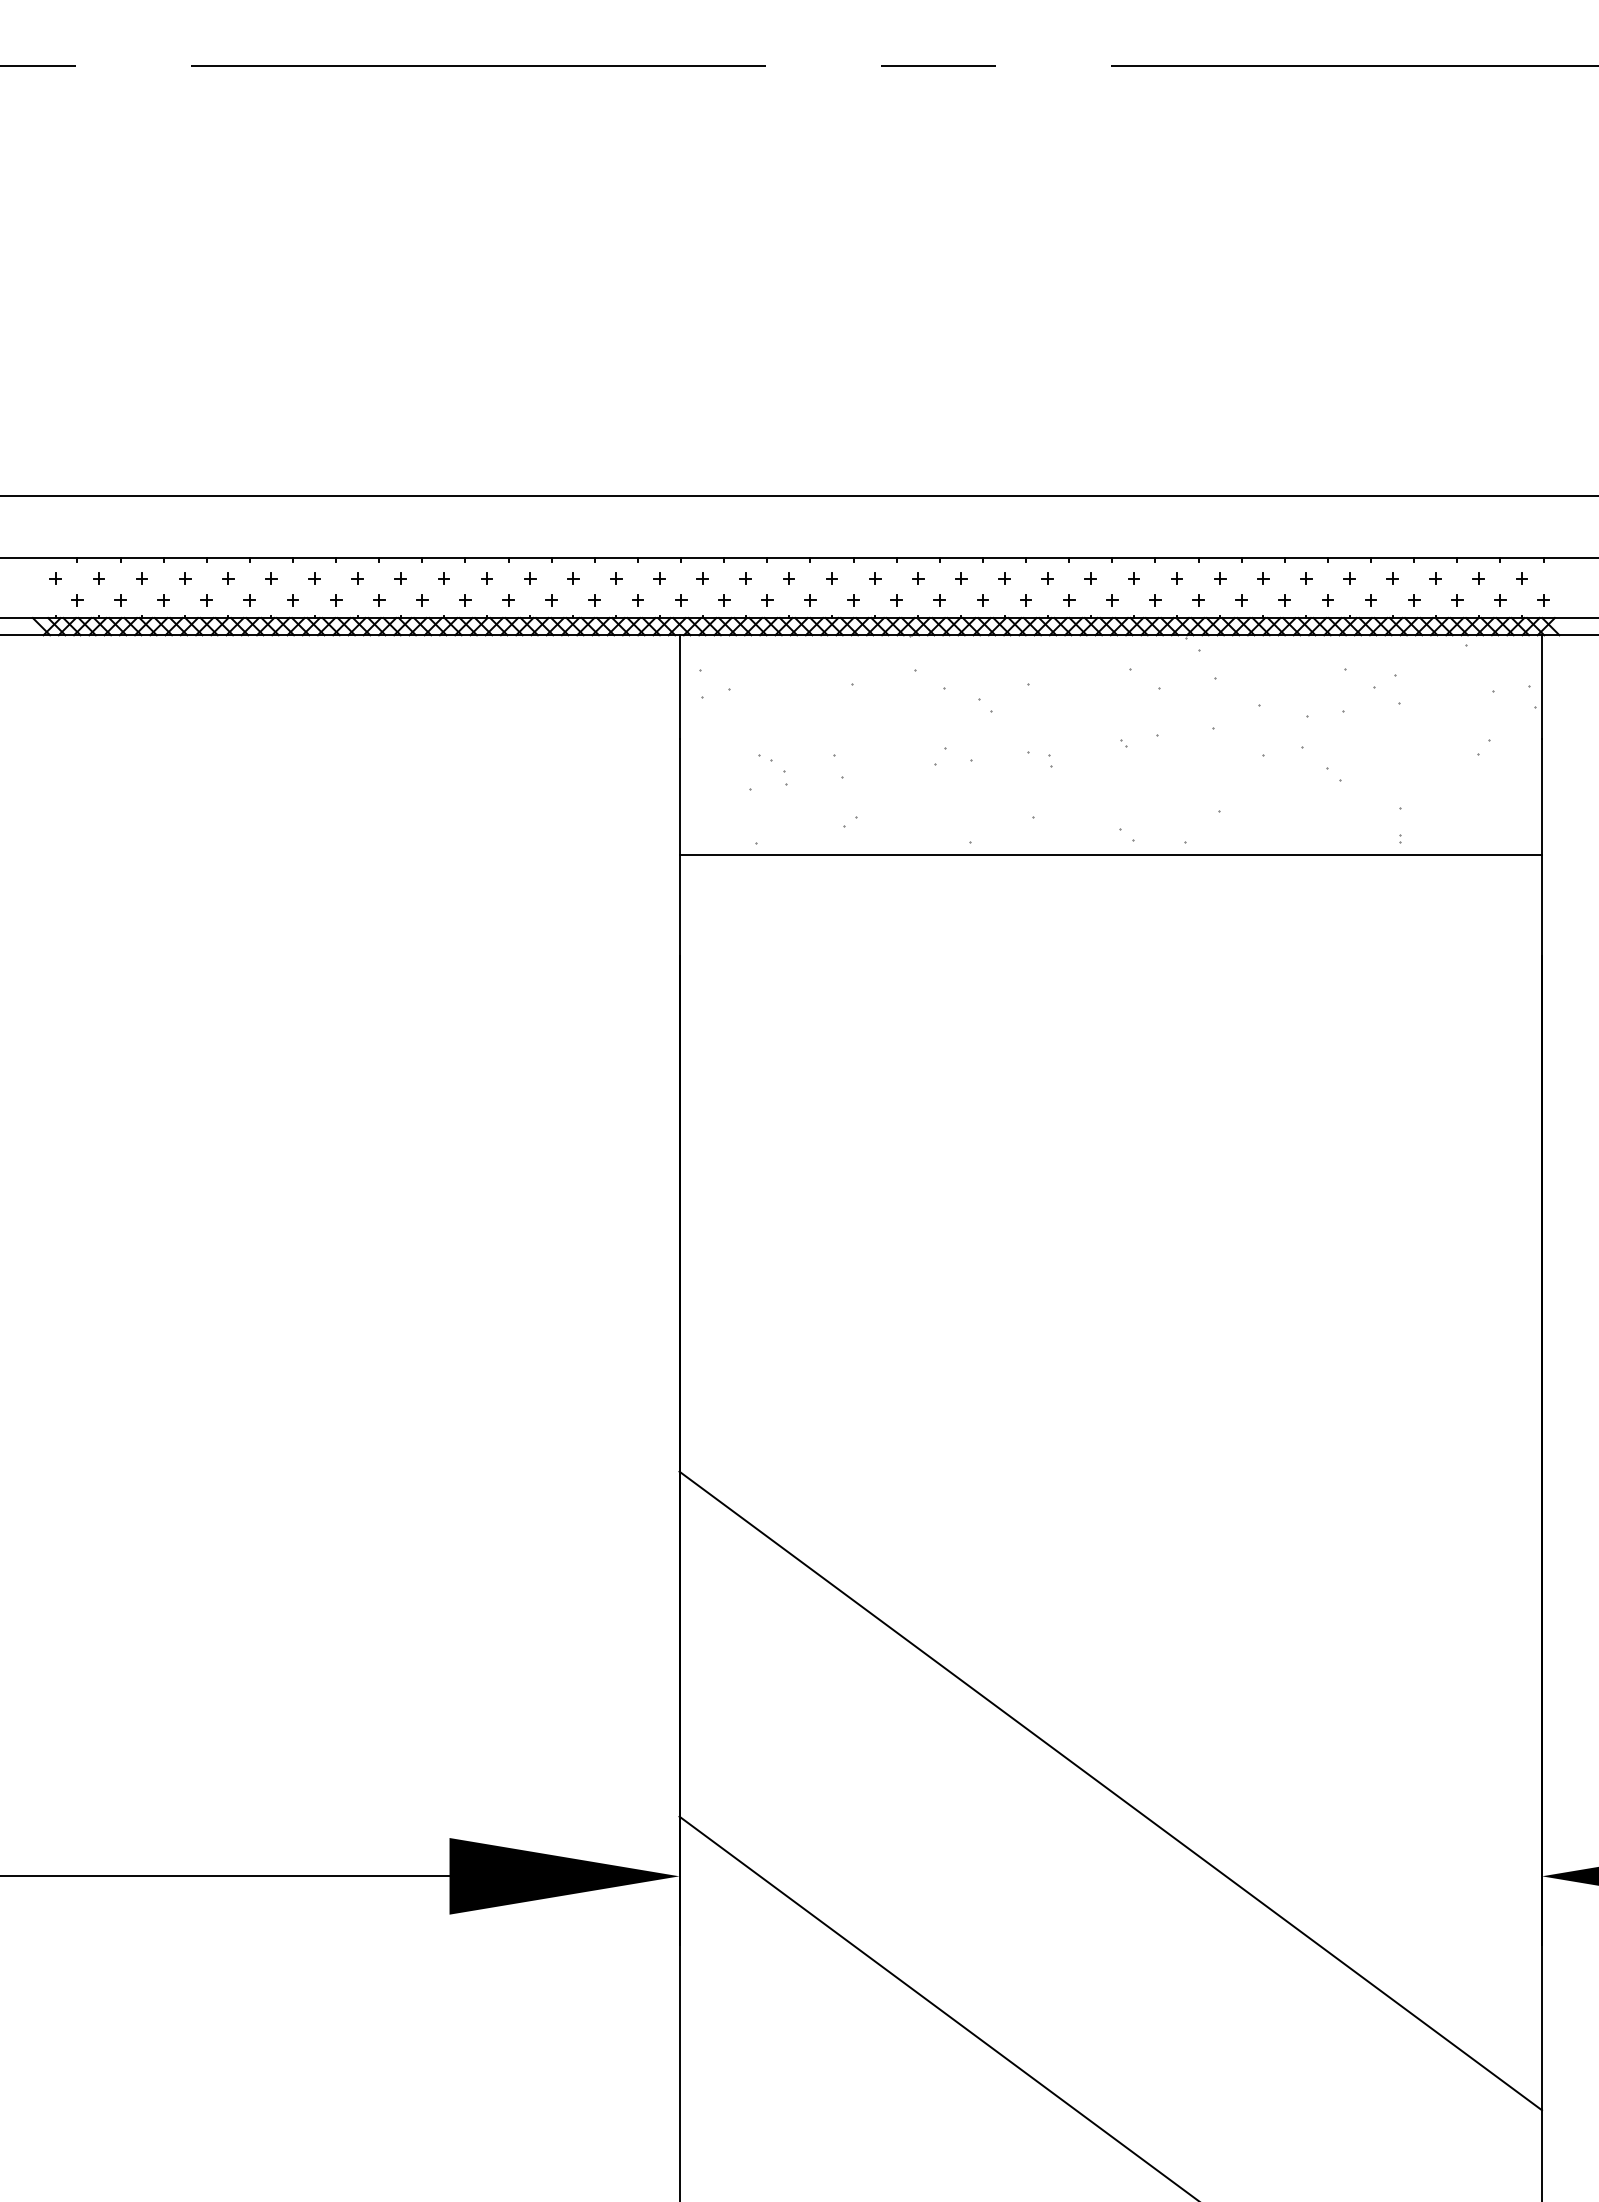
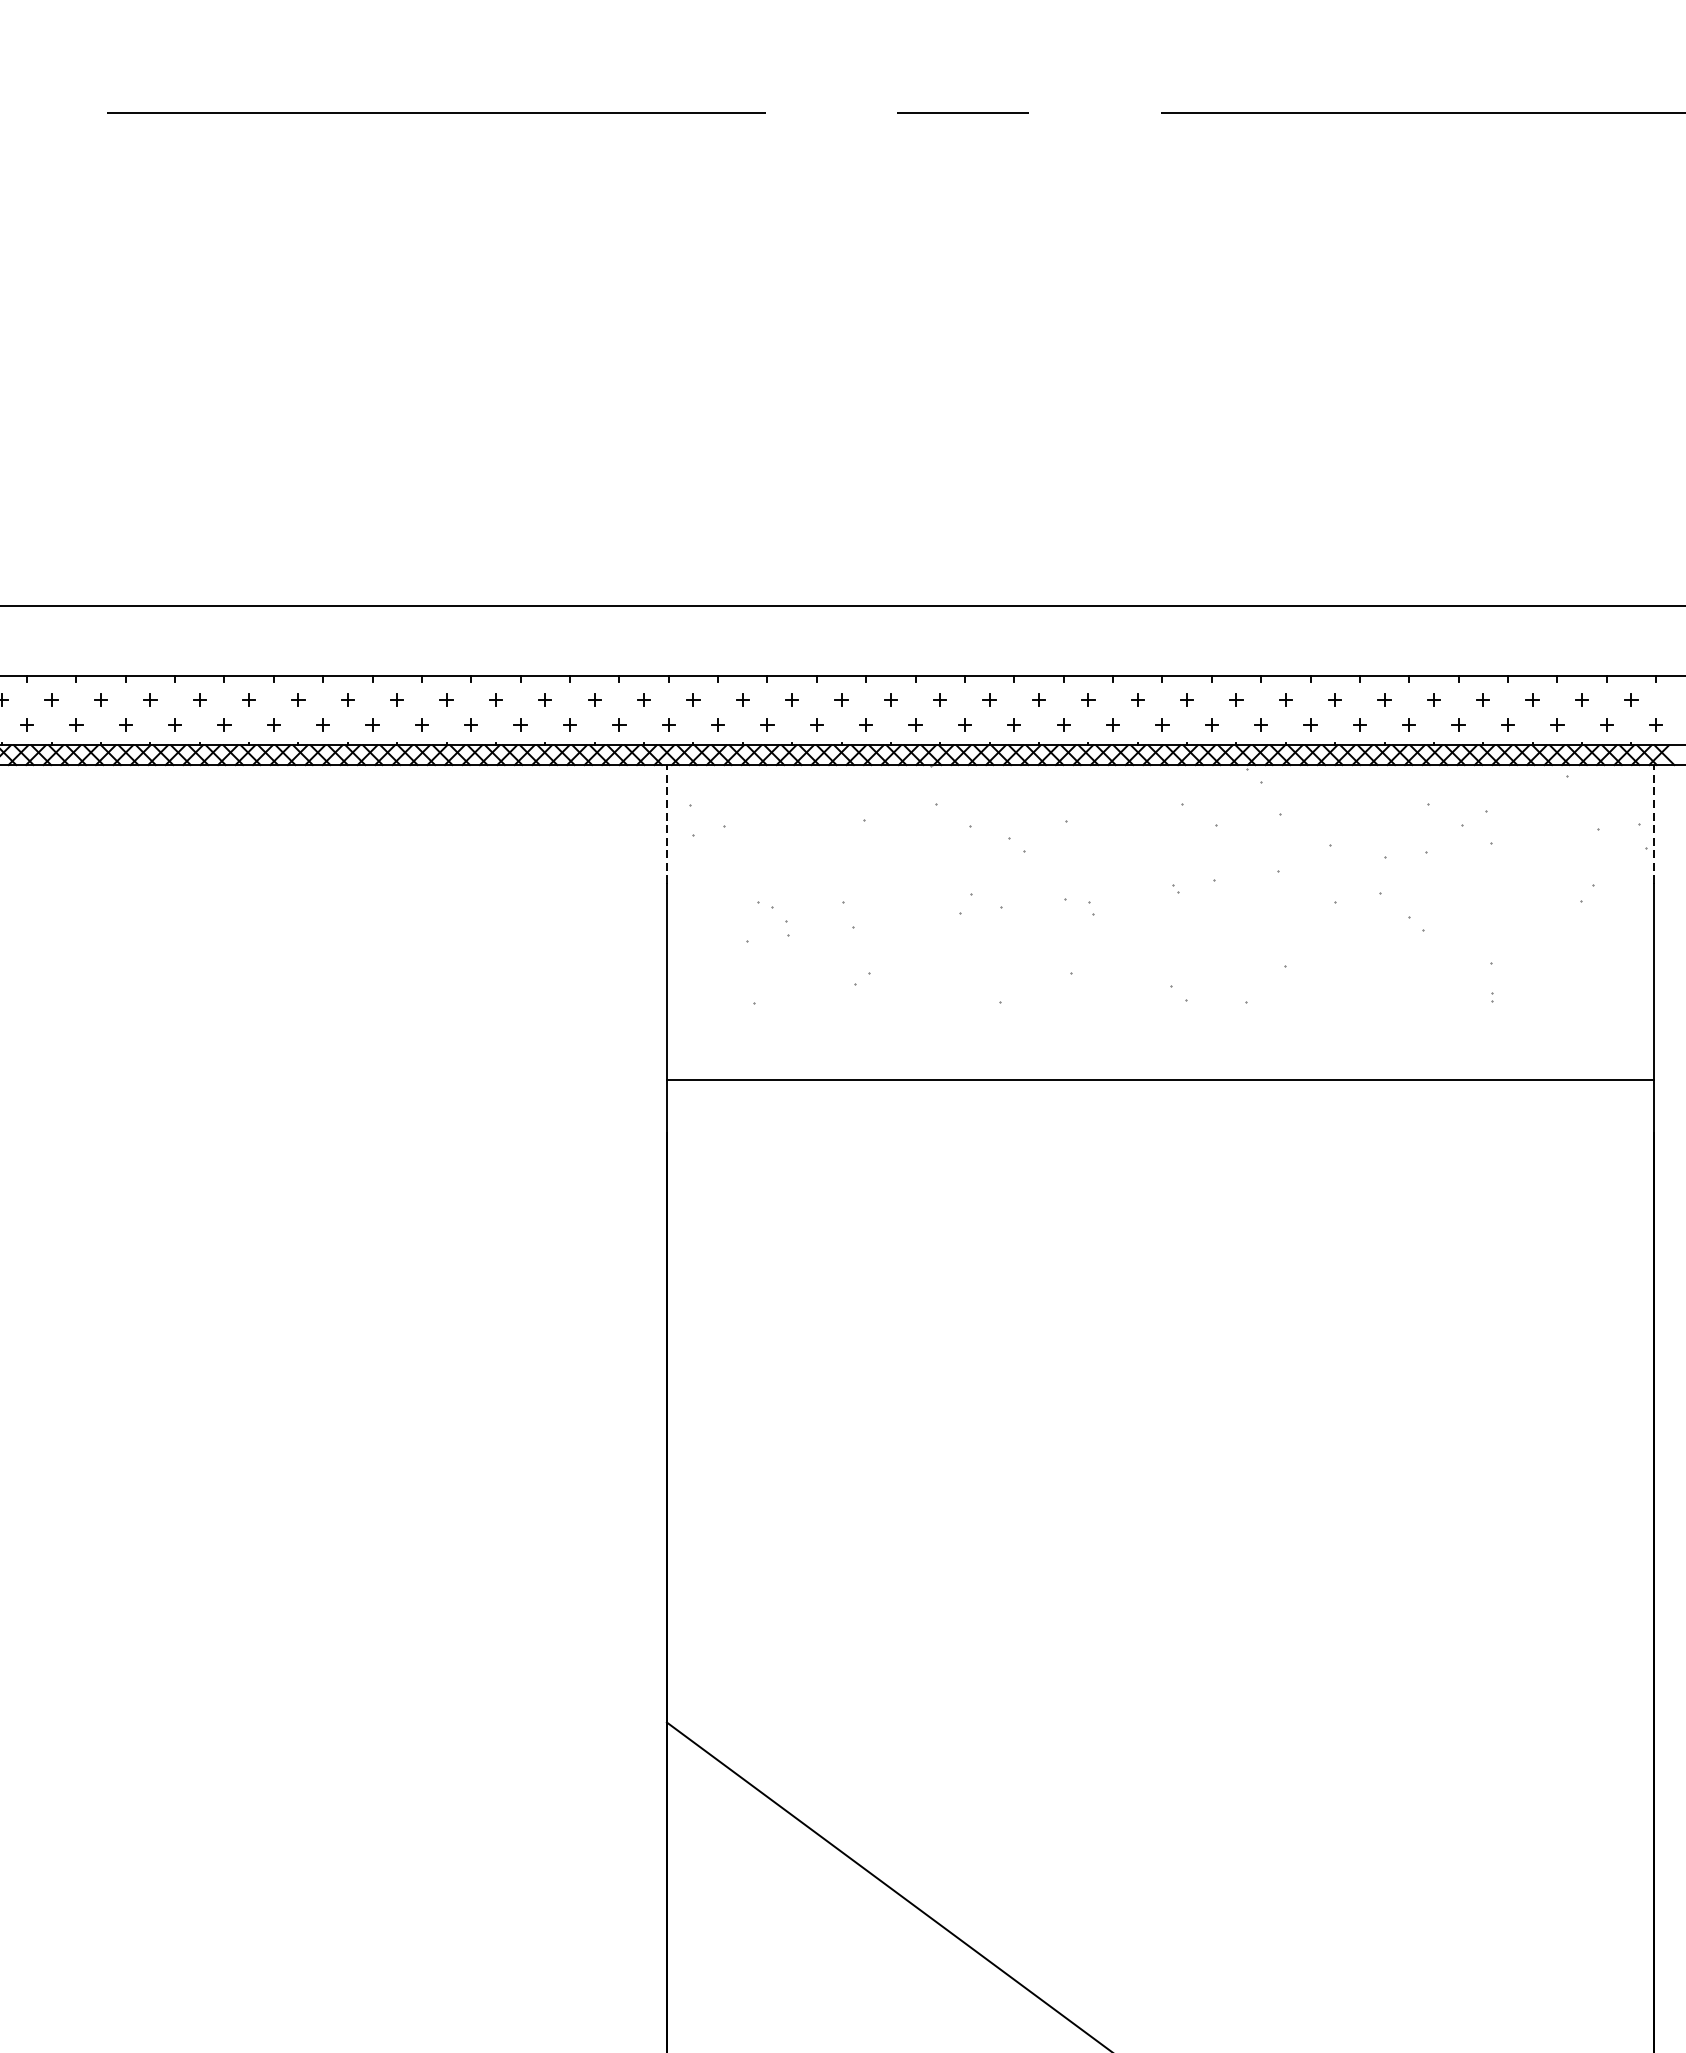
line: (679, 687) -> (666, 824), solid -> dashed
line: (1541, 687) -> (1653, 824), solid -> dashed
line: (1110, 855) -> (1160, 1080), moved

